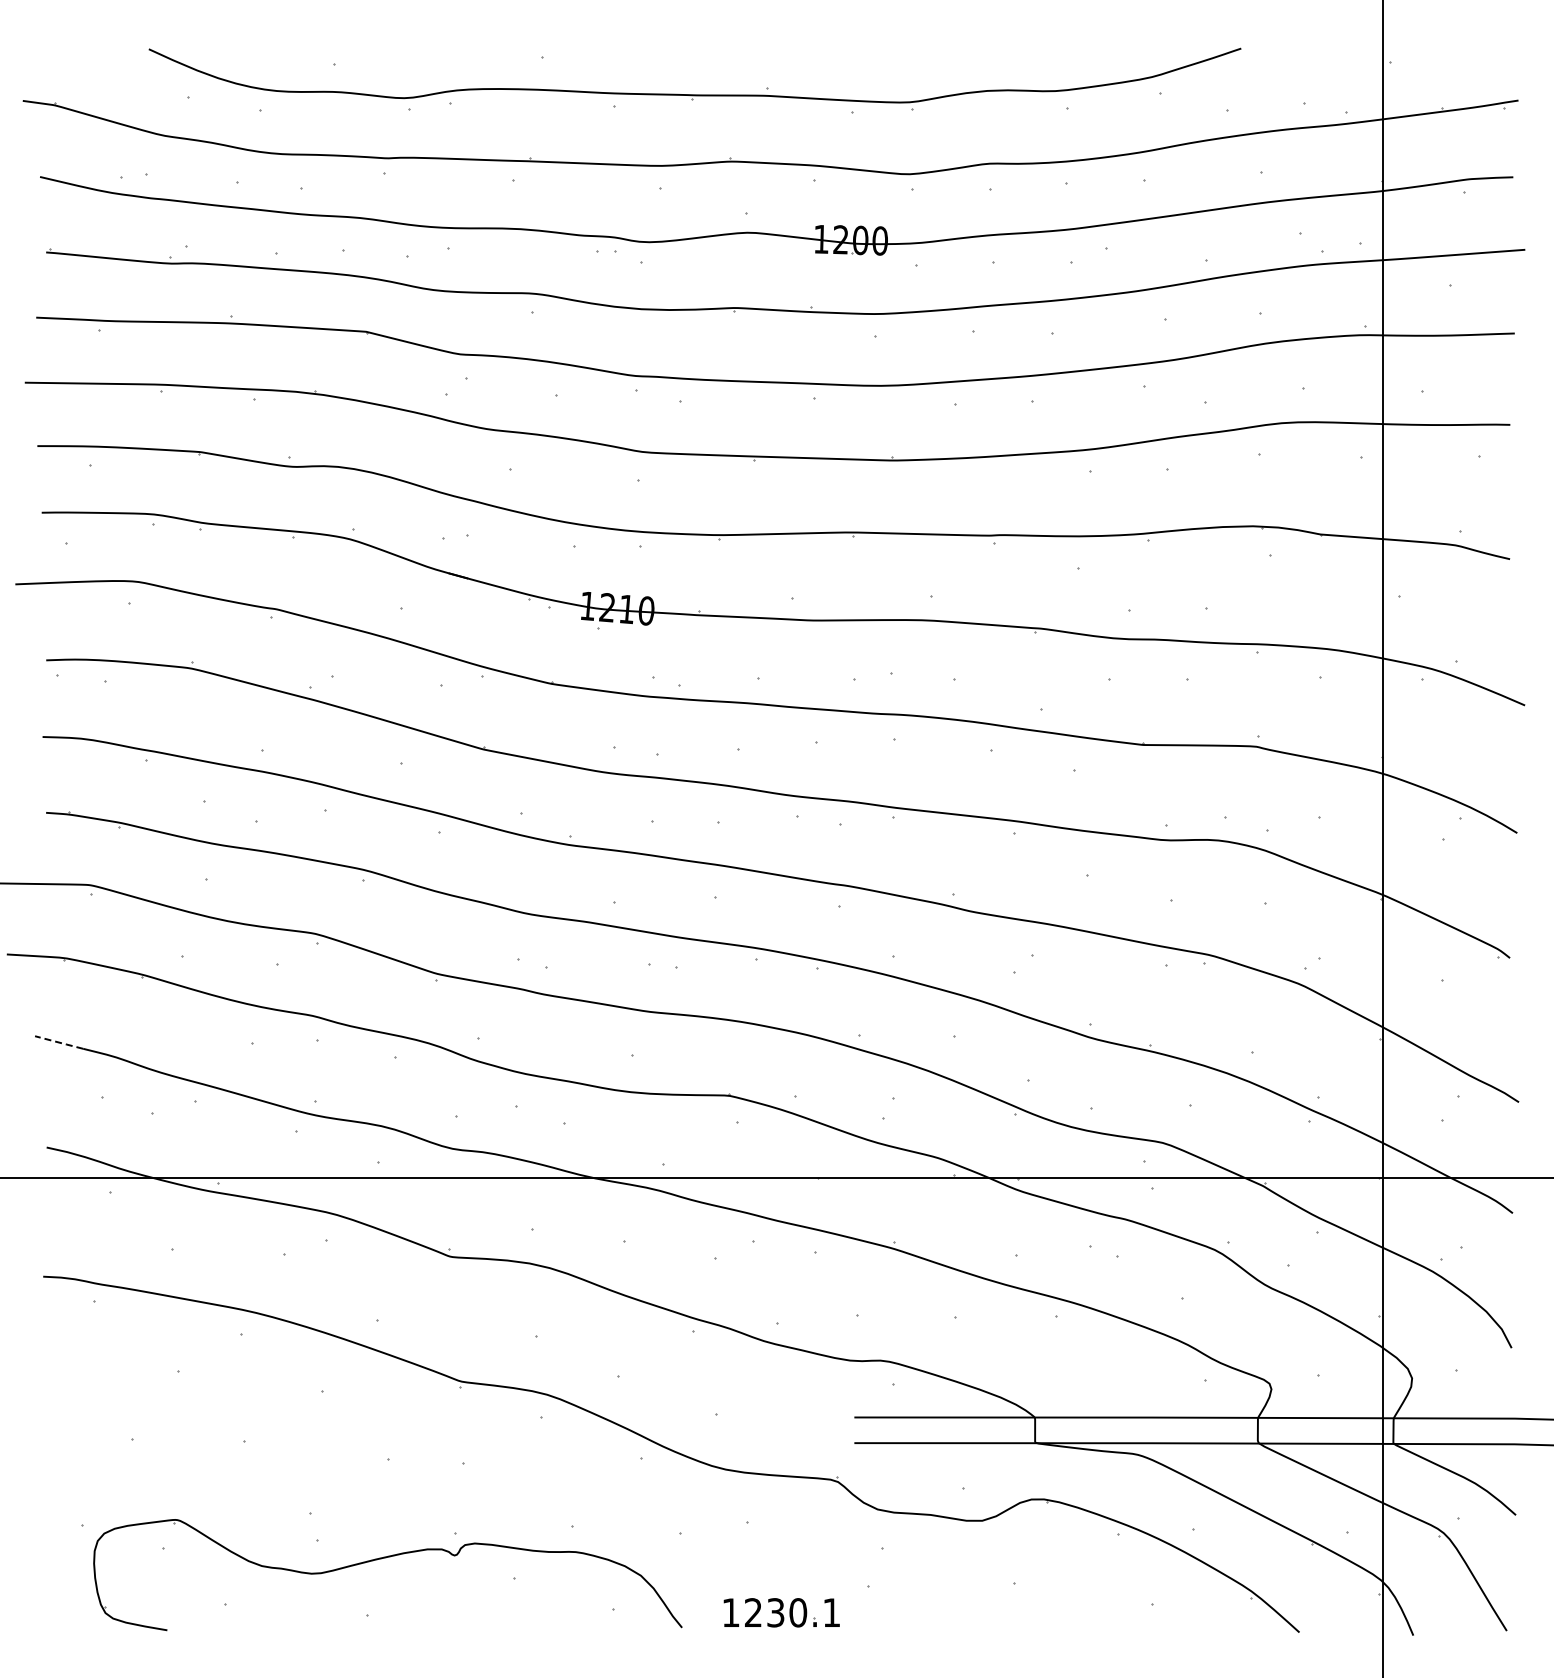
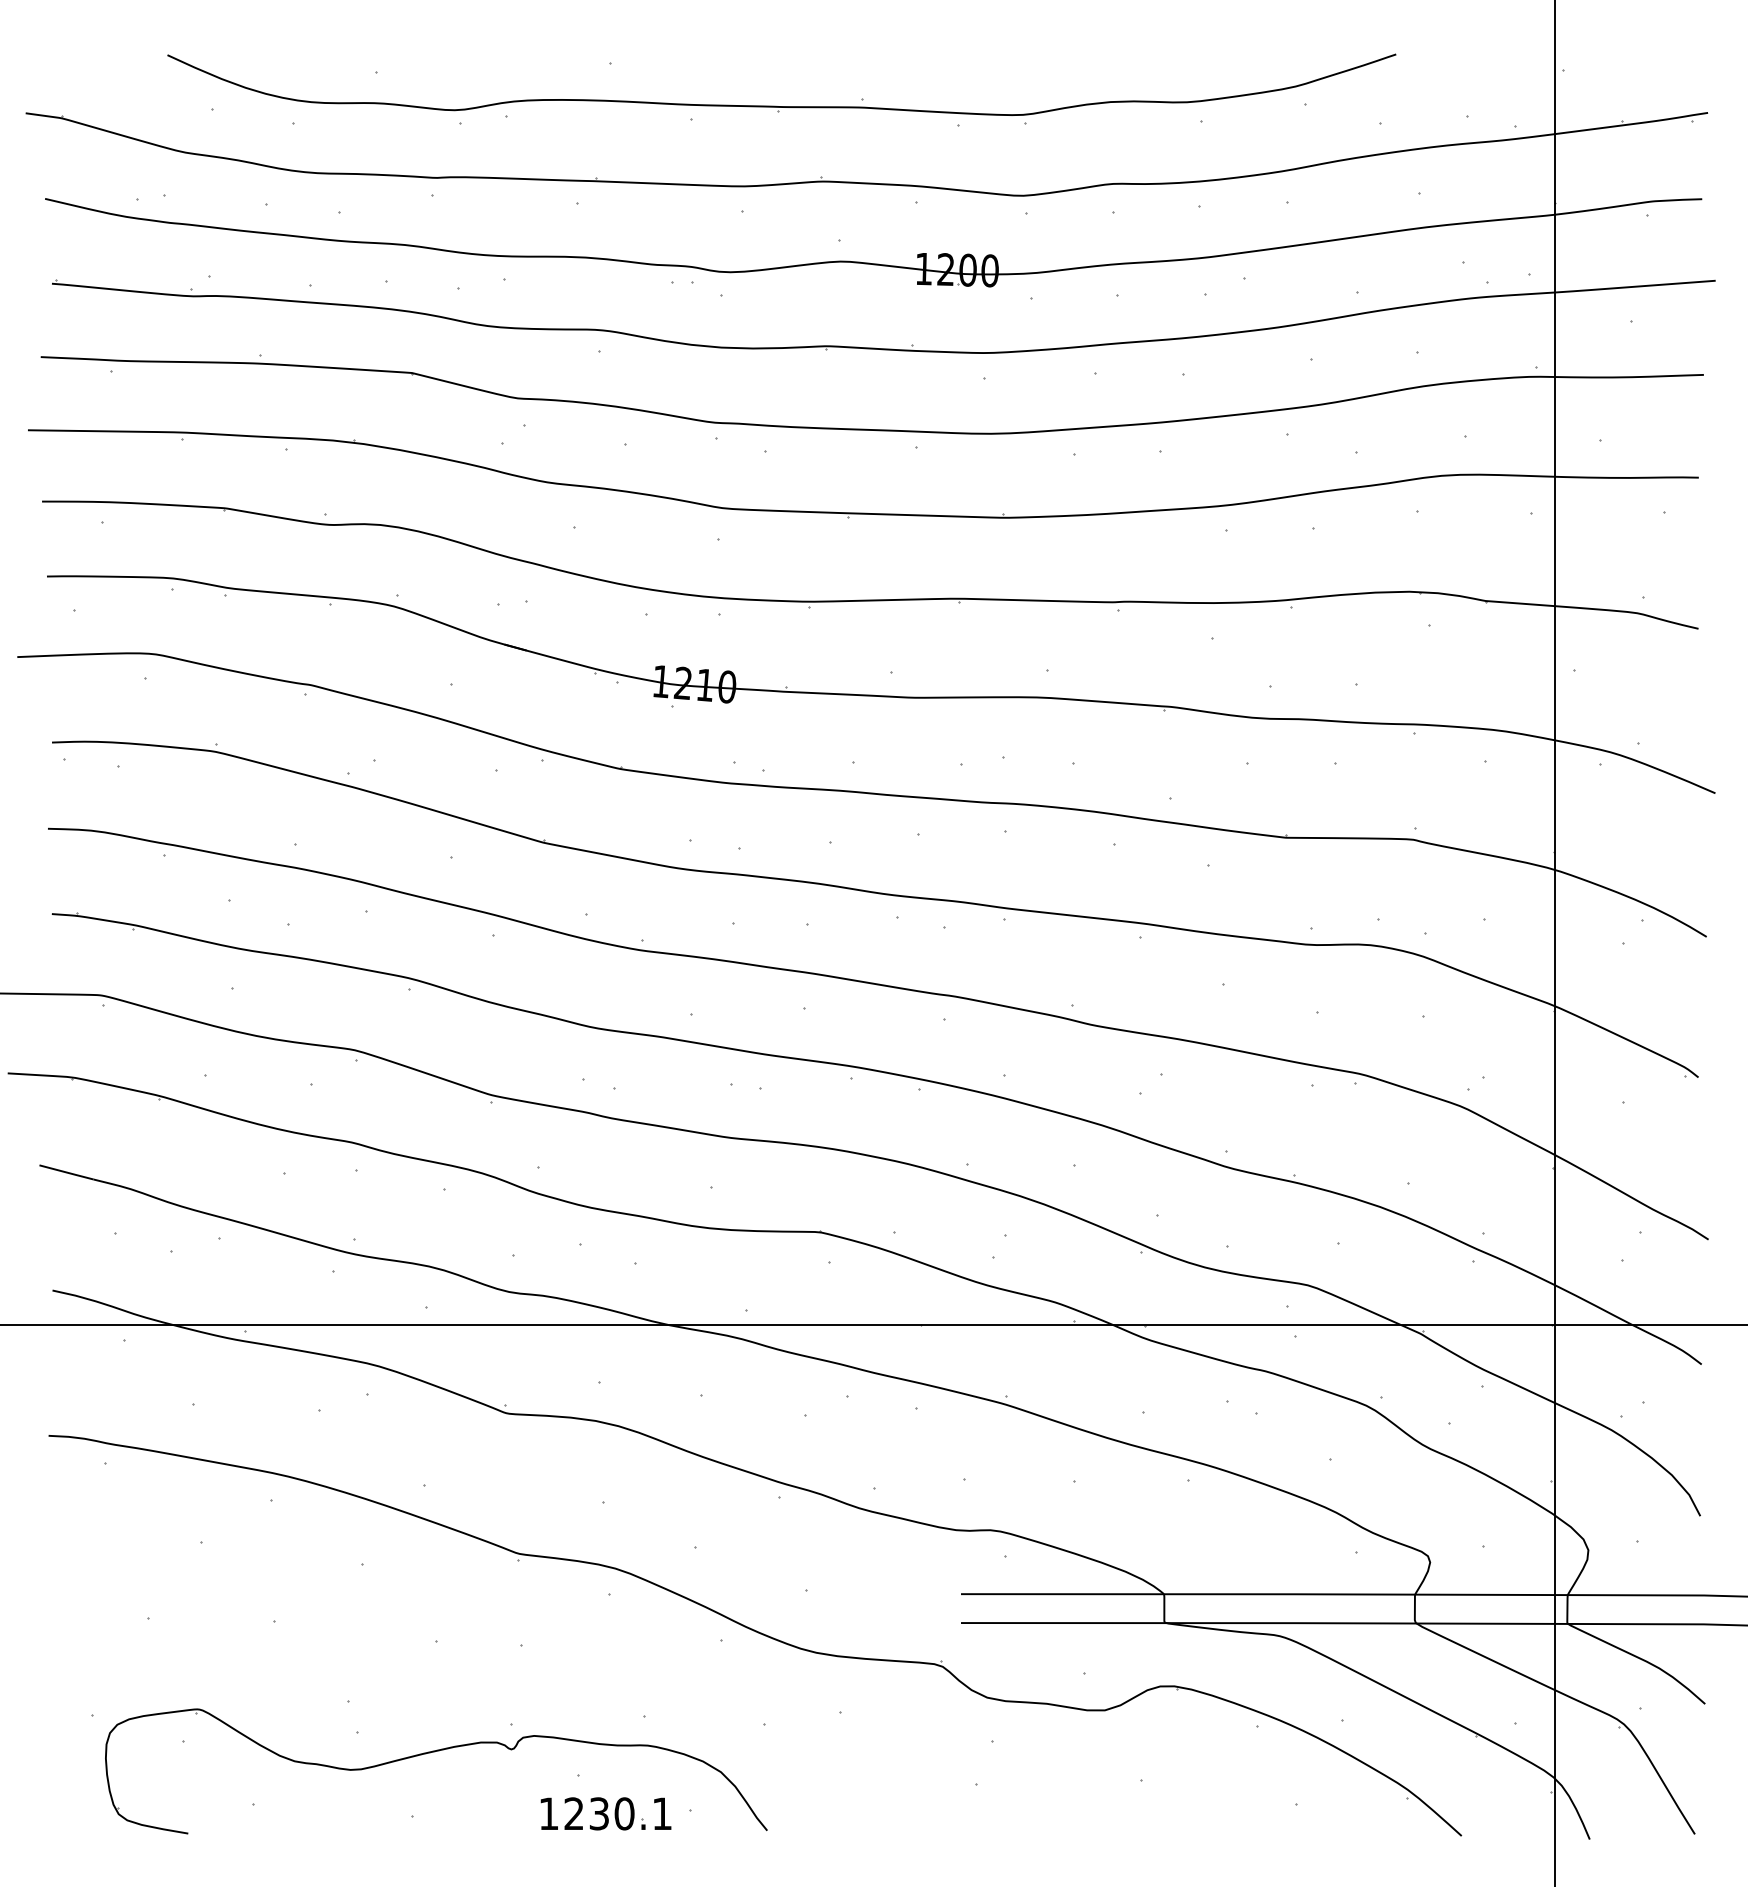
line: (59, 1042) -> (66, 1172), dashed -> solid
part: (781, 1612) -> (605, 1813), moved

